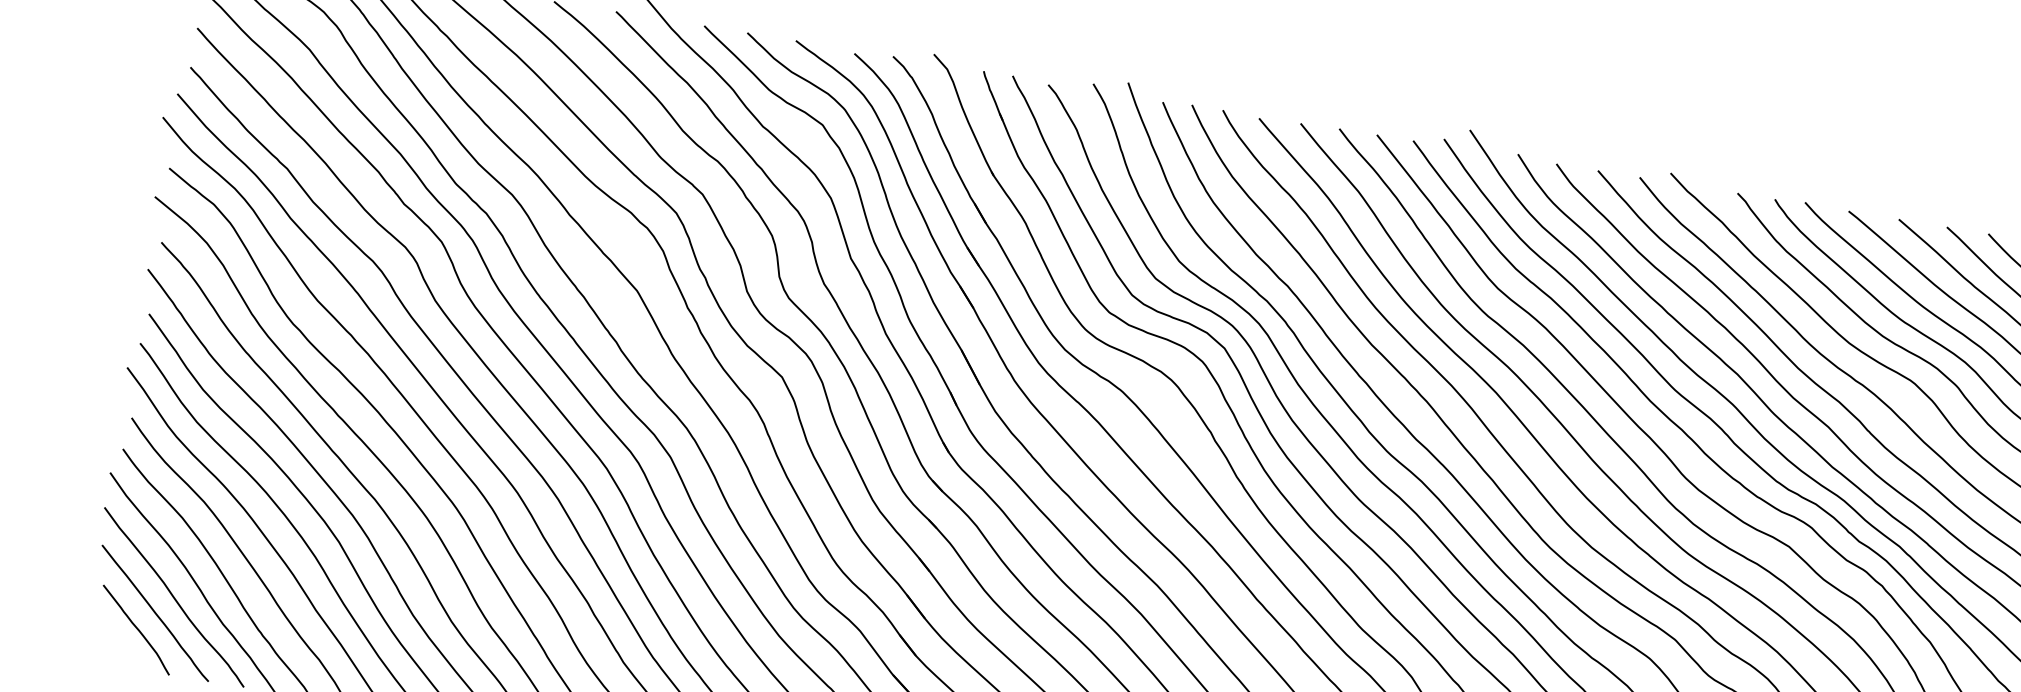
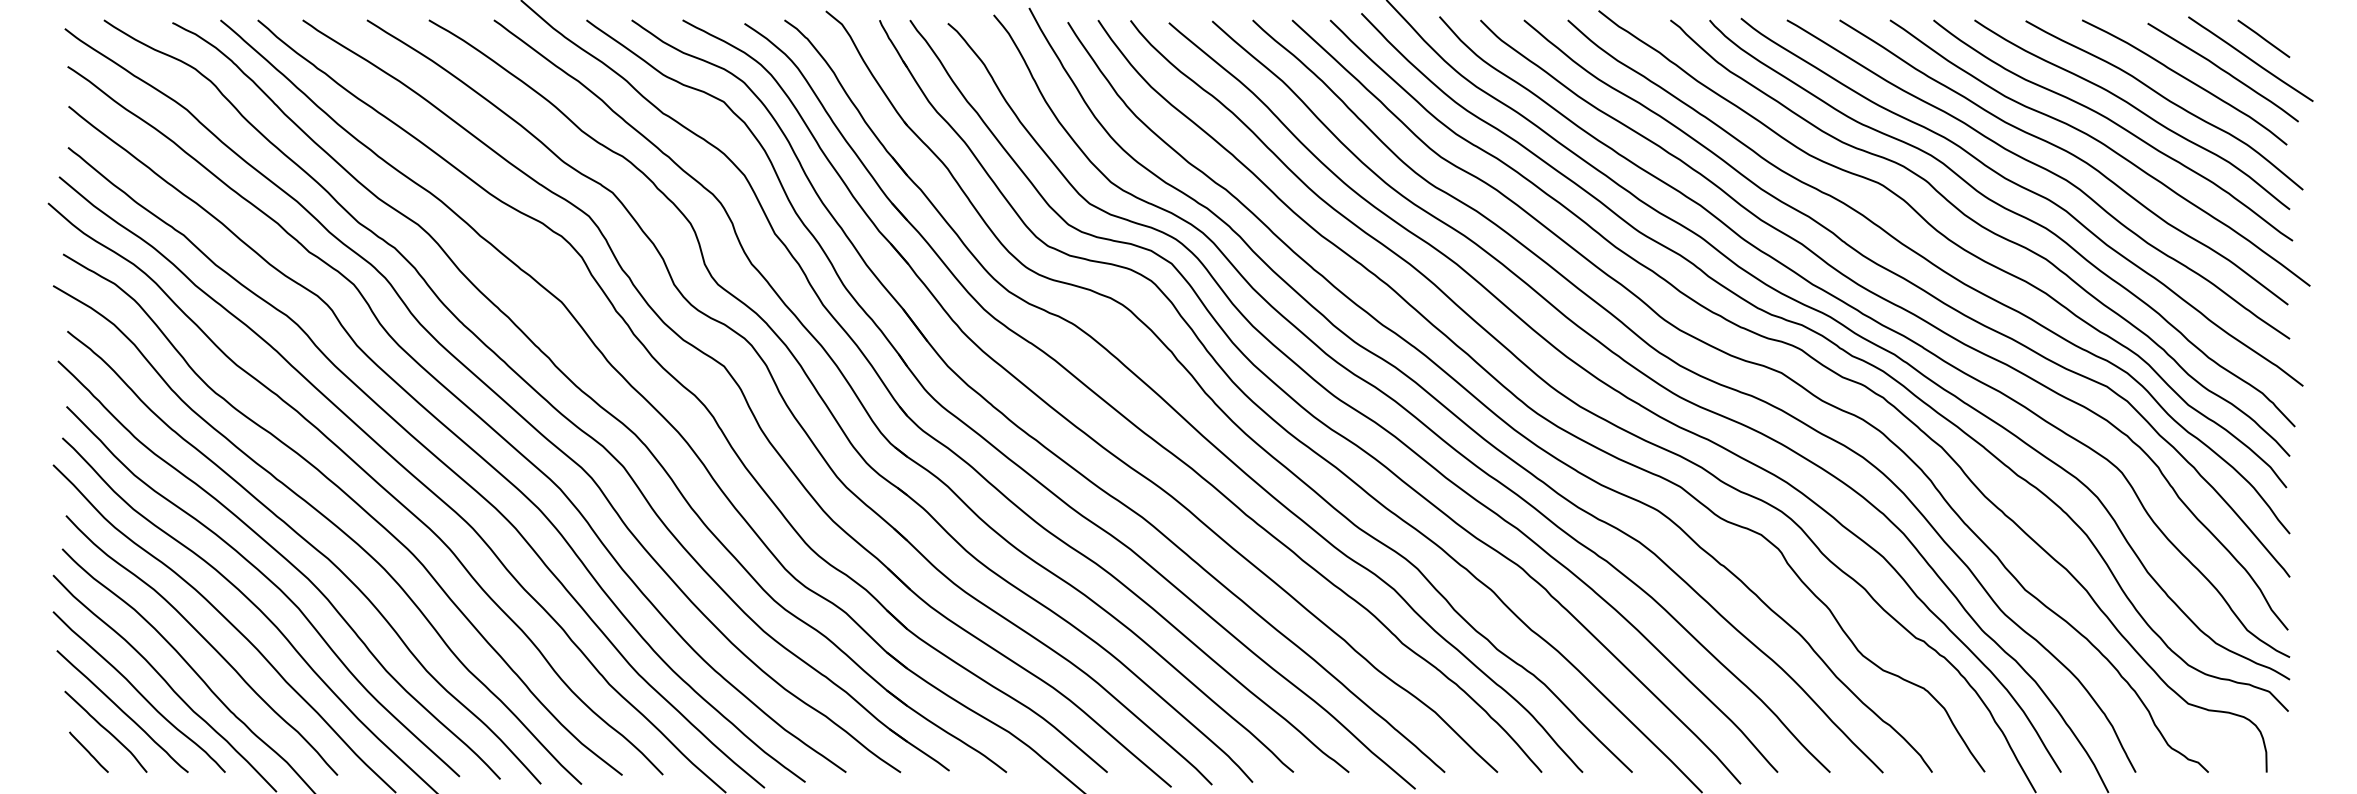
line: (116, 646) -> (88, 751), added

